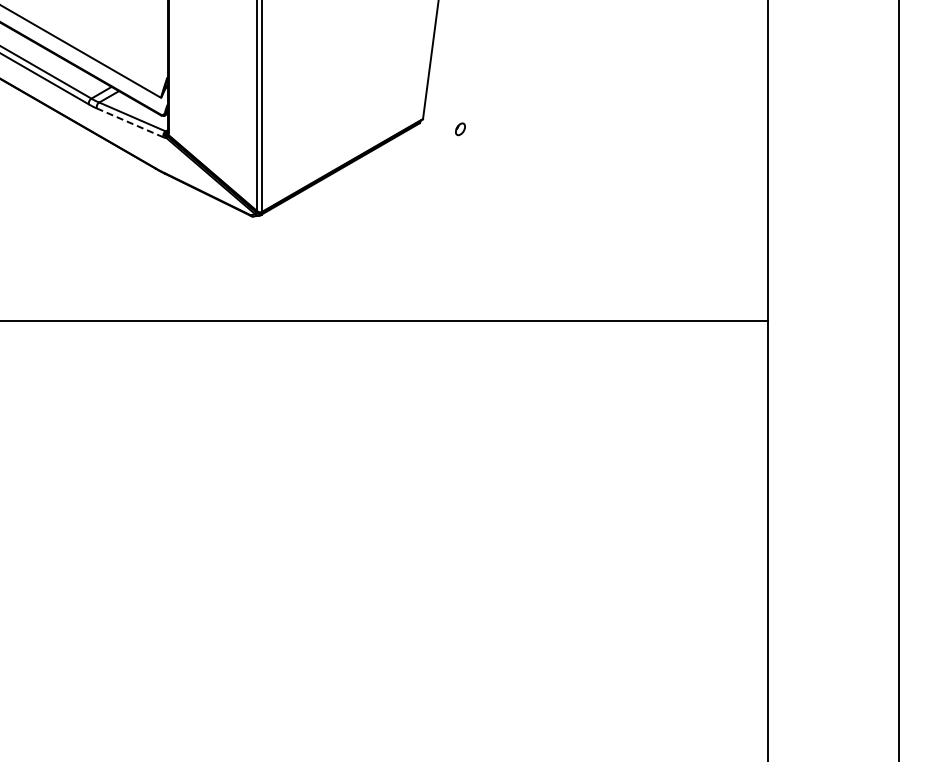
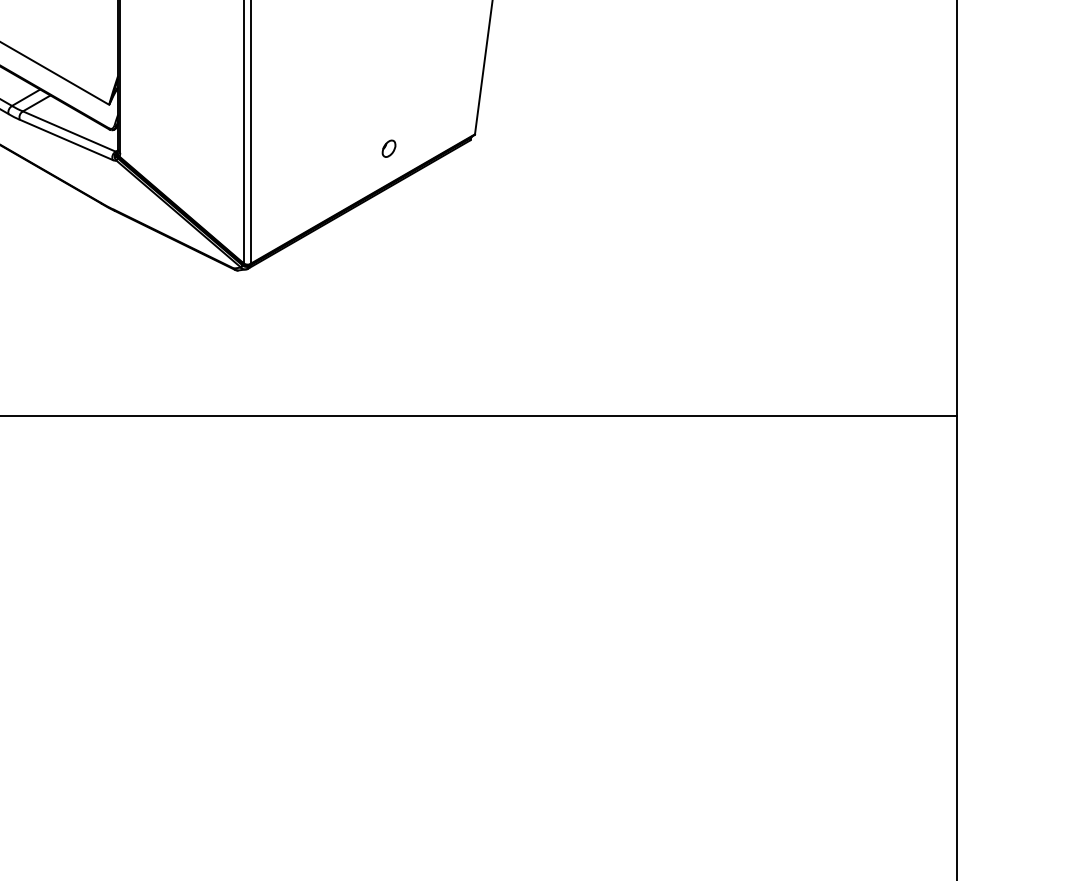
line: (129, 122) -> (65, 139), dashed -> solid
part: (460, 129) -> (389, 149), moved

